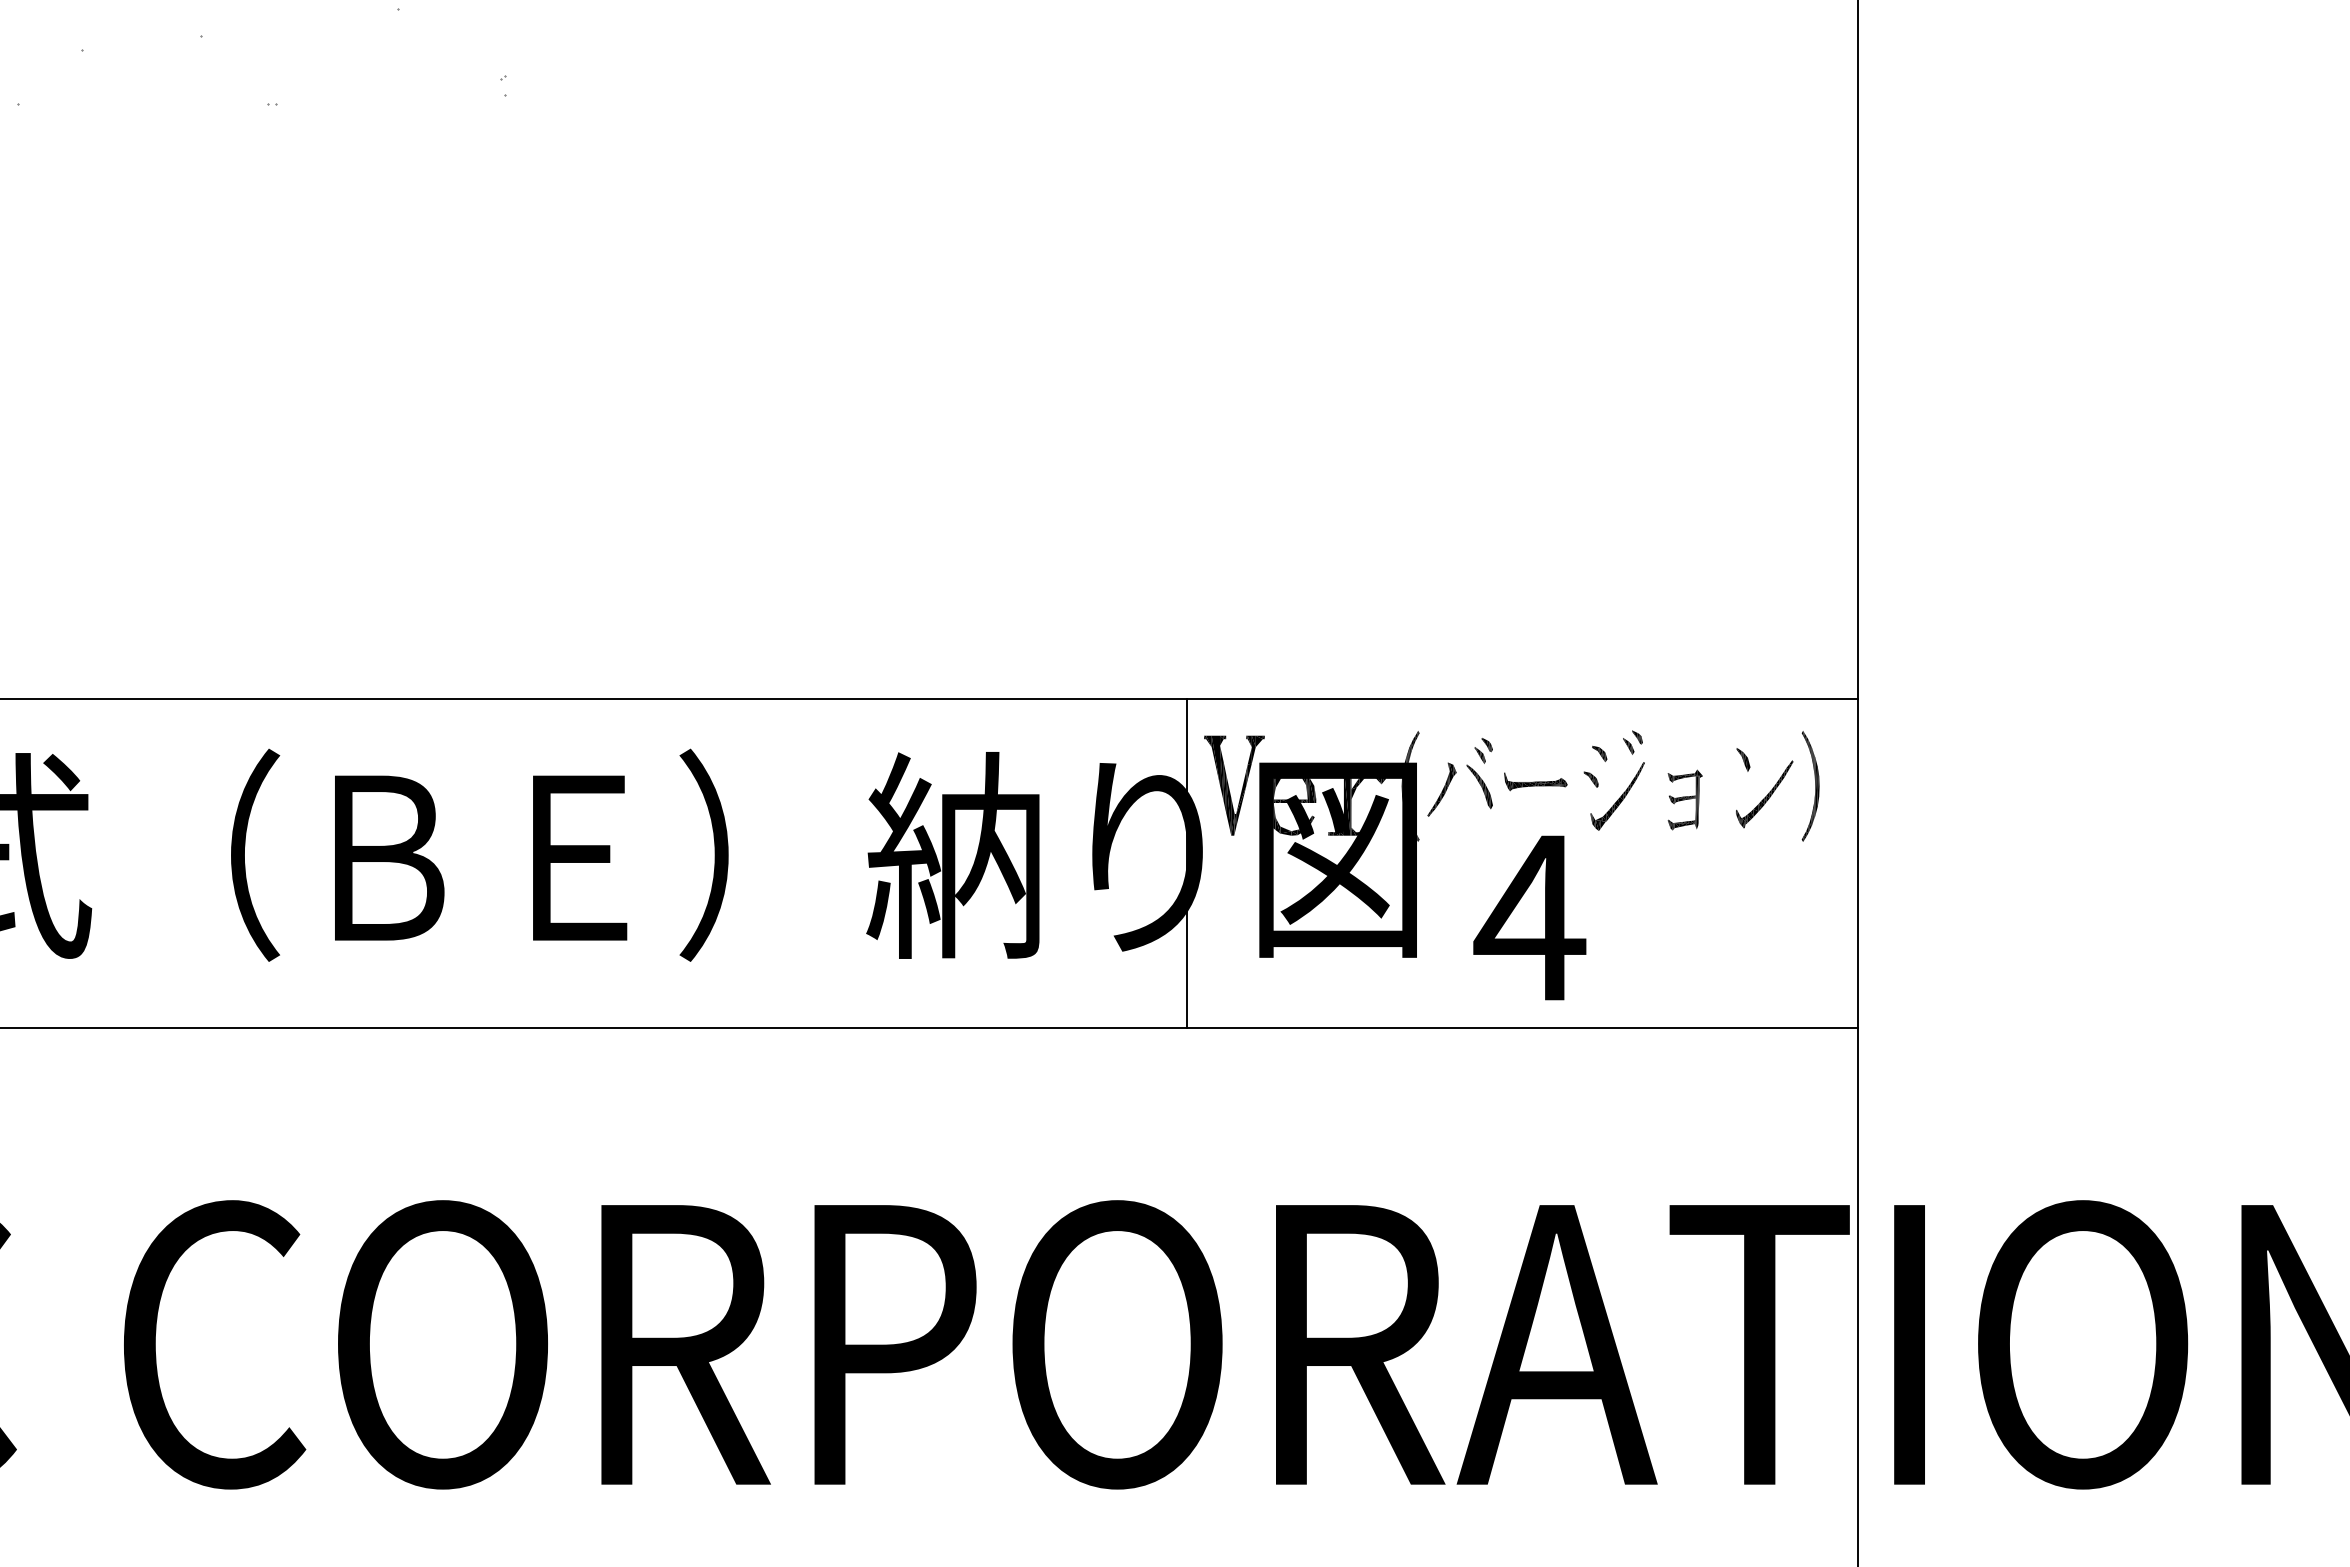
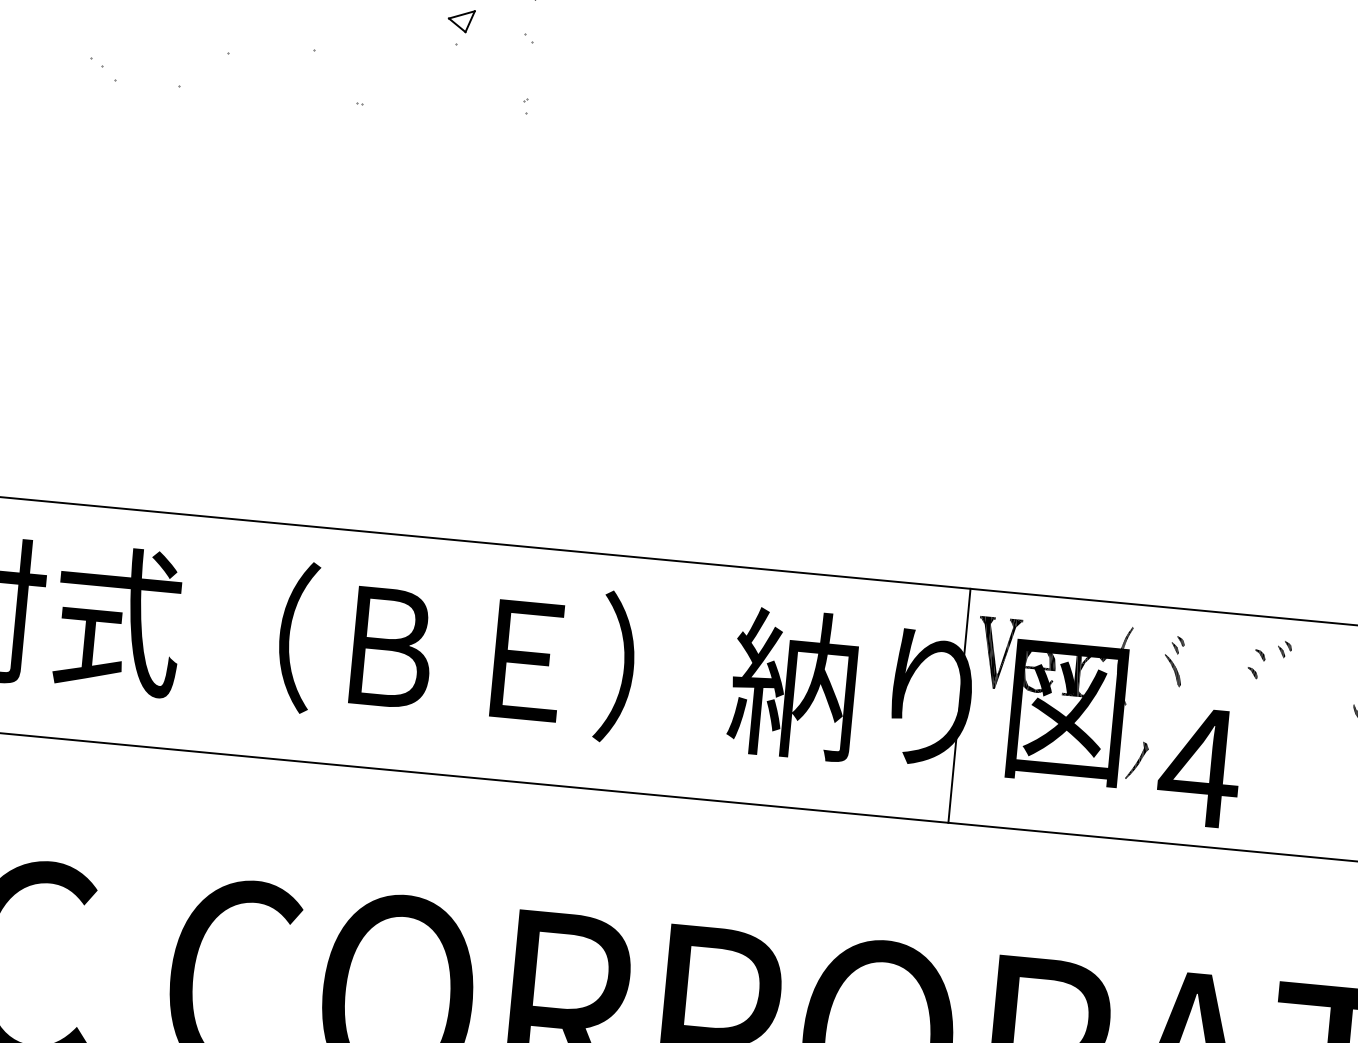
part: (1535, 781) -> (1212, 670), removed
part: (1441, 789) -> (1136, 760), moved
part: (1617, 796) -> (1270, 686), removed
part: (1684, 799) -> (1317, 693), removed

